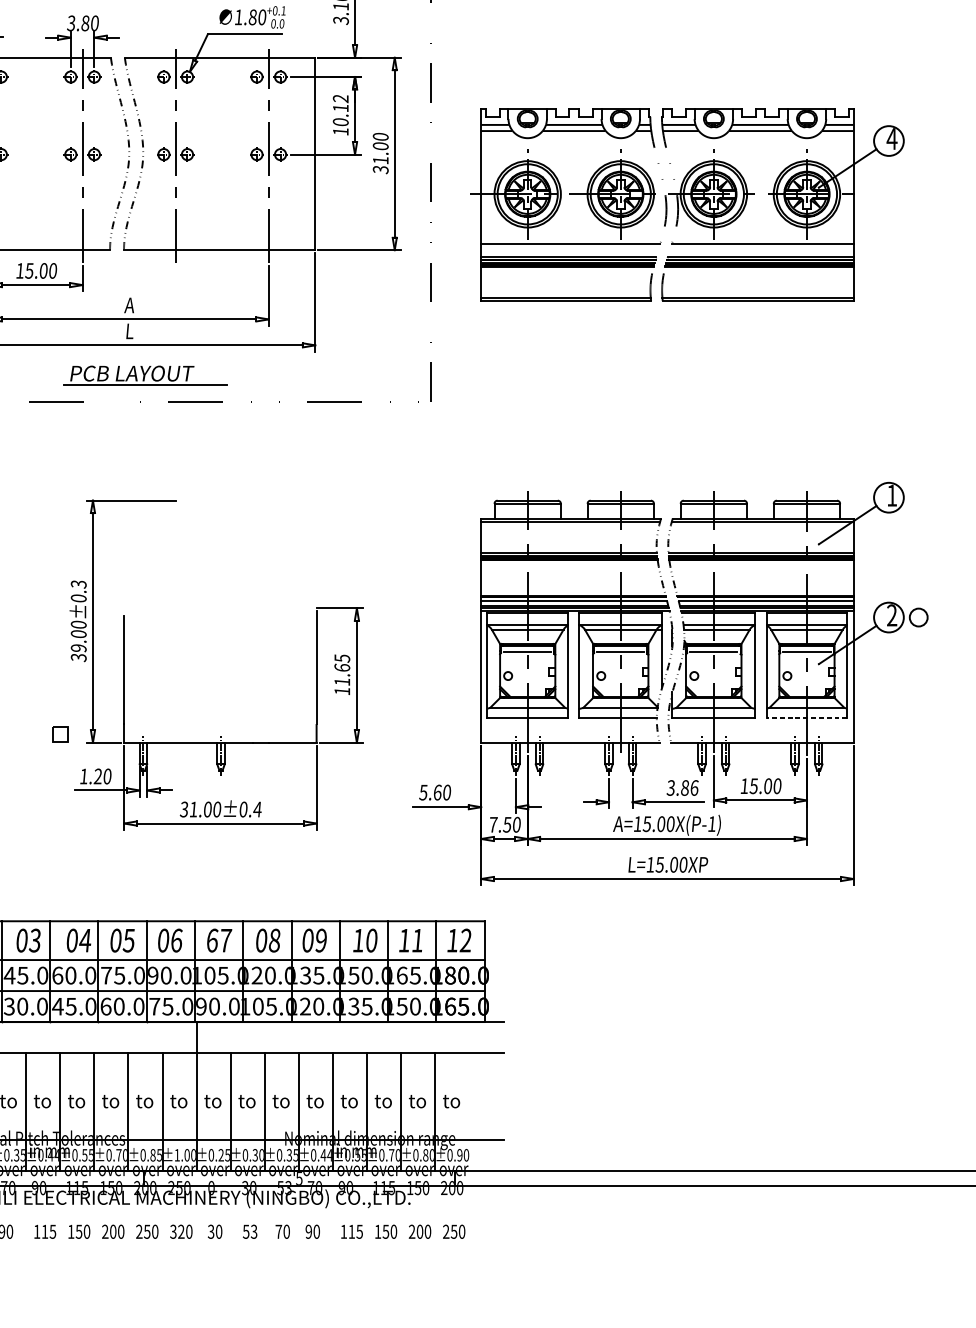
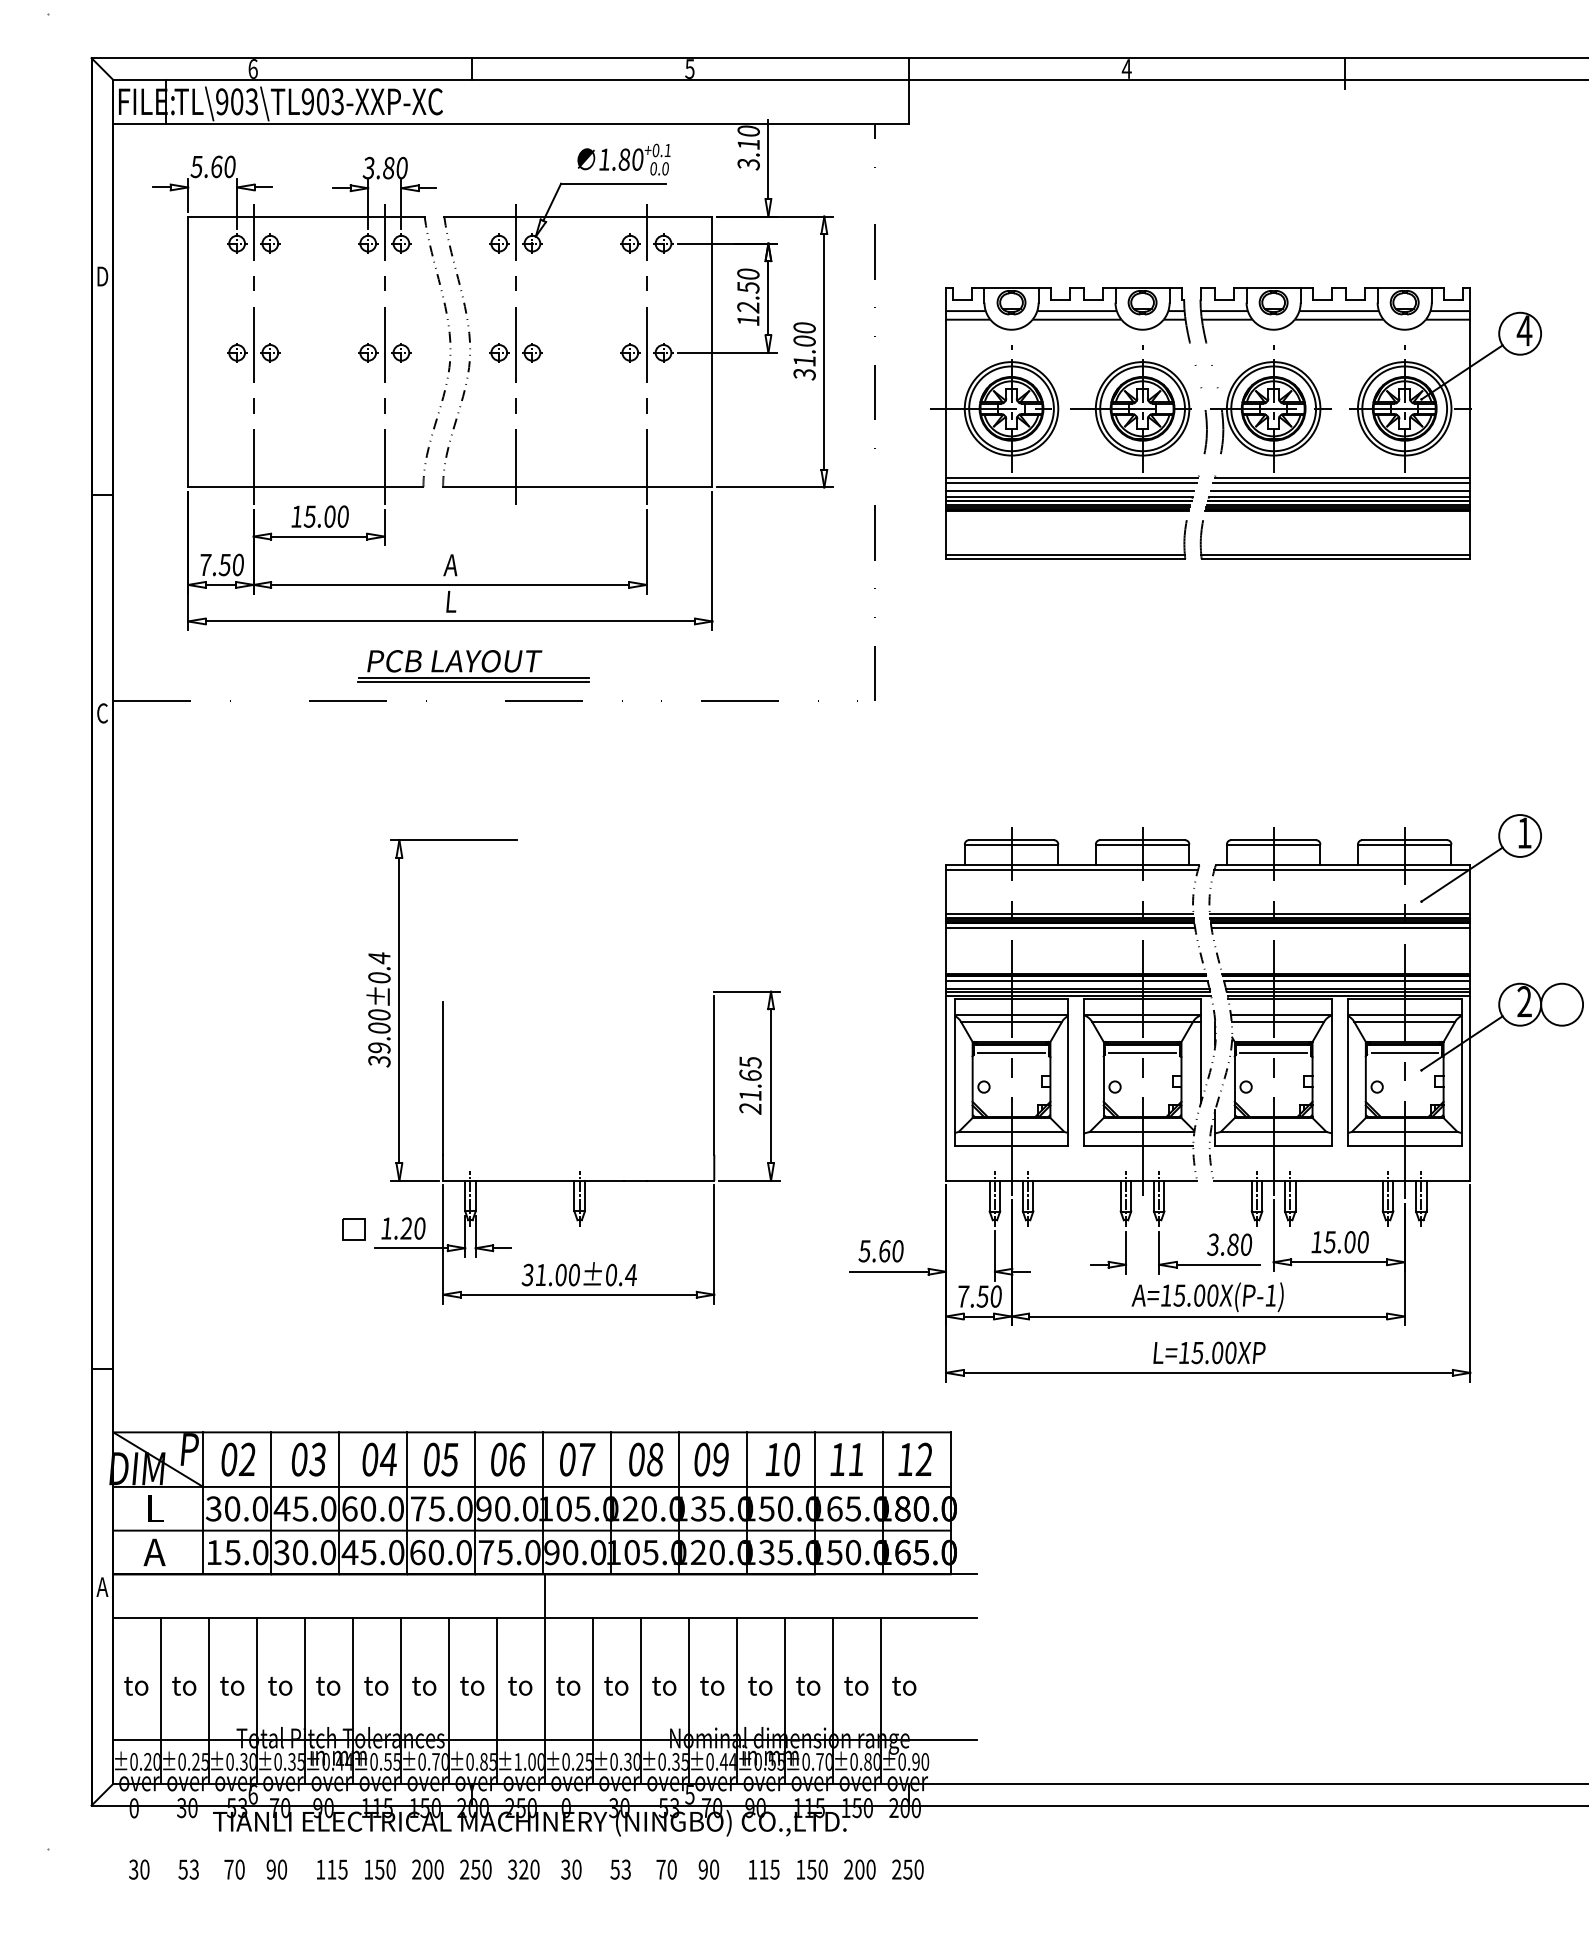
text: (340, 110) -> (748, 290), 10.12 -> 12.50
line: (570, 247) -> (1071, 483), added
line: (762, 247) -> (1341, 483), added
line: (569, 253) -> (1070, 491), added
line: (761, 253) -> (1340, 491), added
line: (145, 388) -> (473, 682), added
line: (569, 563) -> (1070, 928), added
line: (761, 563) -> (1340, 928), added
text: (78, 584) -> (379, 958), 39.00±0.3 -> 39.00±0.4
circle: (919, 617) -> (1562, 1004), size x1.67
text: (342, 691) -> (750, 1108), 11.65 -> 21.65
line: (806, 717) -> (1404, 1145), dashed -> solid
part: (60, 734) -> (353, 1229), moved
text: (694, 787) -> (1246, 1244), 3.86 -> 3.80
text: (213, 940) -> (568, 1459), 67 -> 07

